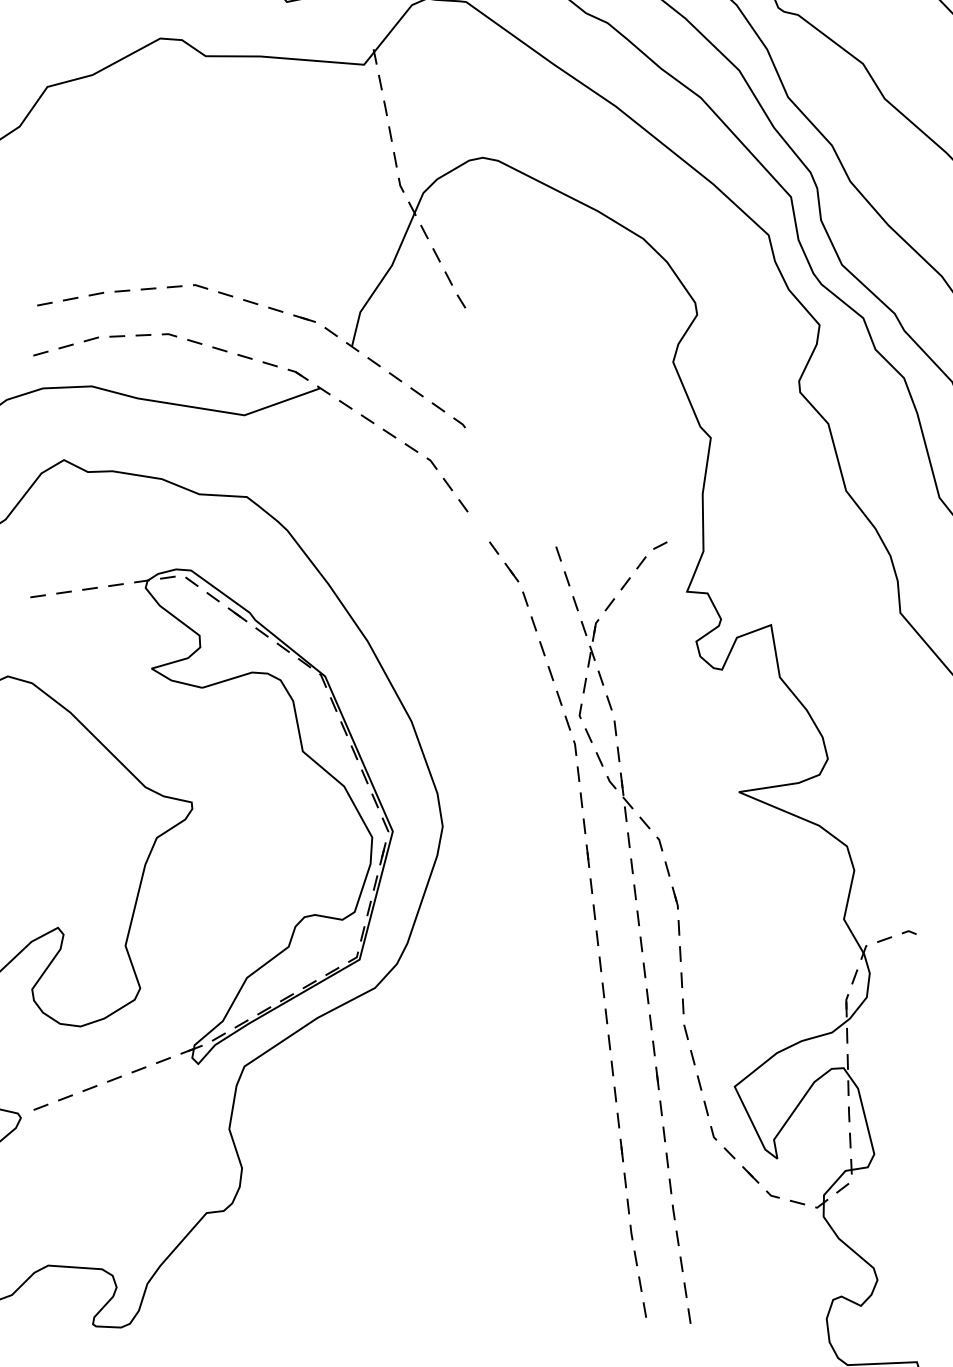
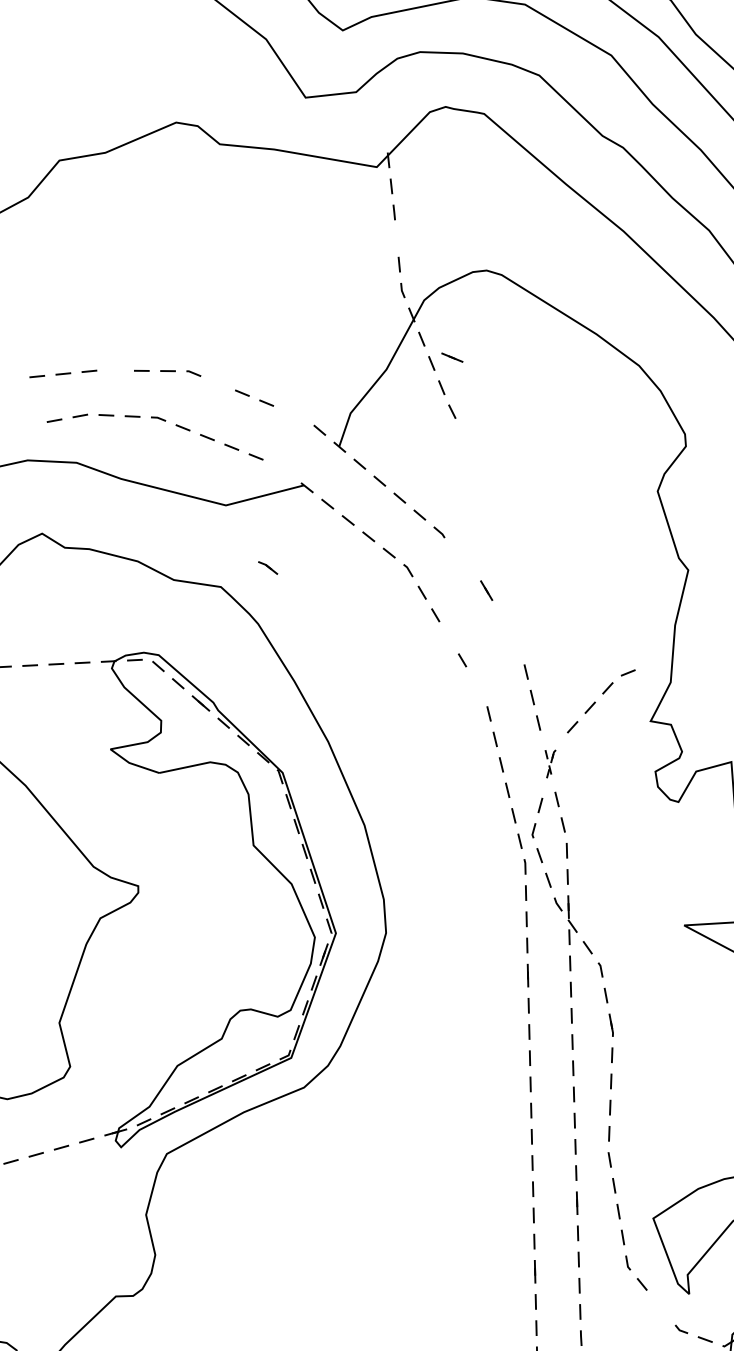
line: (390, 133) -> (396, 237), removed
line: (122, 290) -> (115, 370), removed
line: (225, 294) -> (217, 383), removed
line: (304, 318) -> (452, 357), moved
line: (40, 353) -> (28, 425), removed
part: (297, 374) -> (267, 567), moved
line: (511, 572) -> (486, 590), moved
part: (589, 643) -> (548, 763), size x0.6
line: (750, 1174) -> (661, 1307), removed

